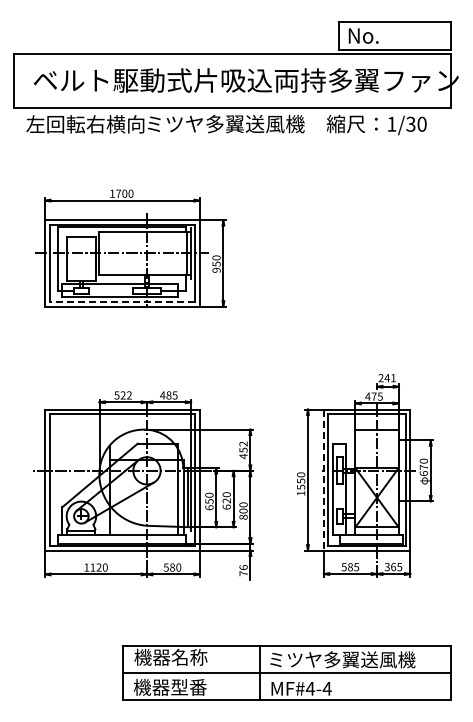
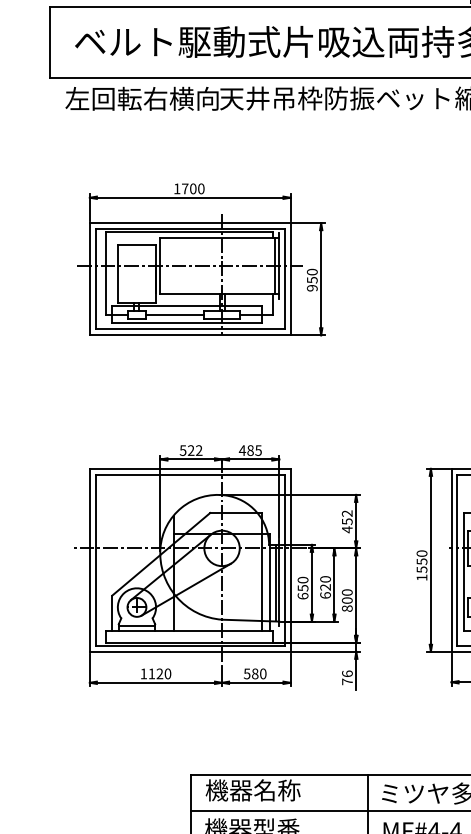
text: (233, 123) -> (334, 97), ミツヤ多翼送風機 -> 天井吊枠防振ベット
line: (110, 290) -> (174, 314), added
line: (122, 302) -> (190, 329), dashed -> solid
line: (323, 480) -> (451, 560), dashed -> solid

